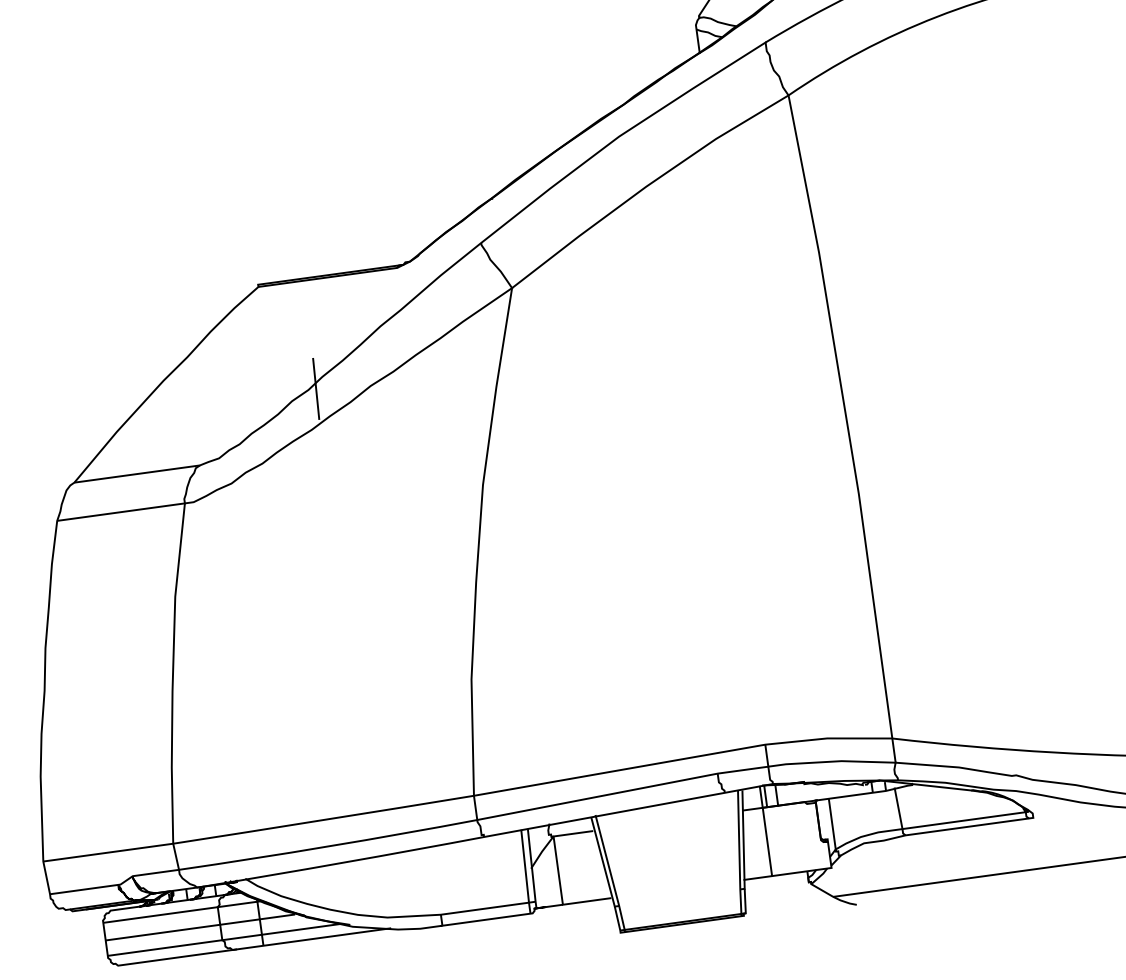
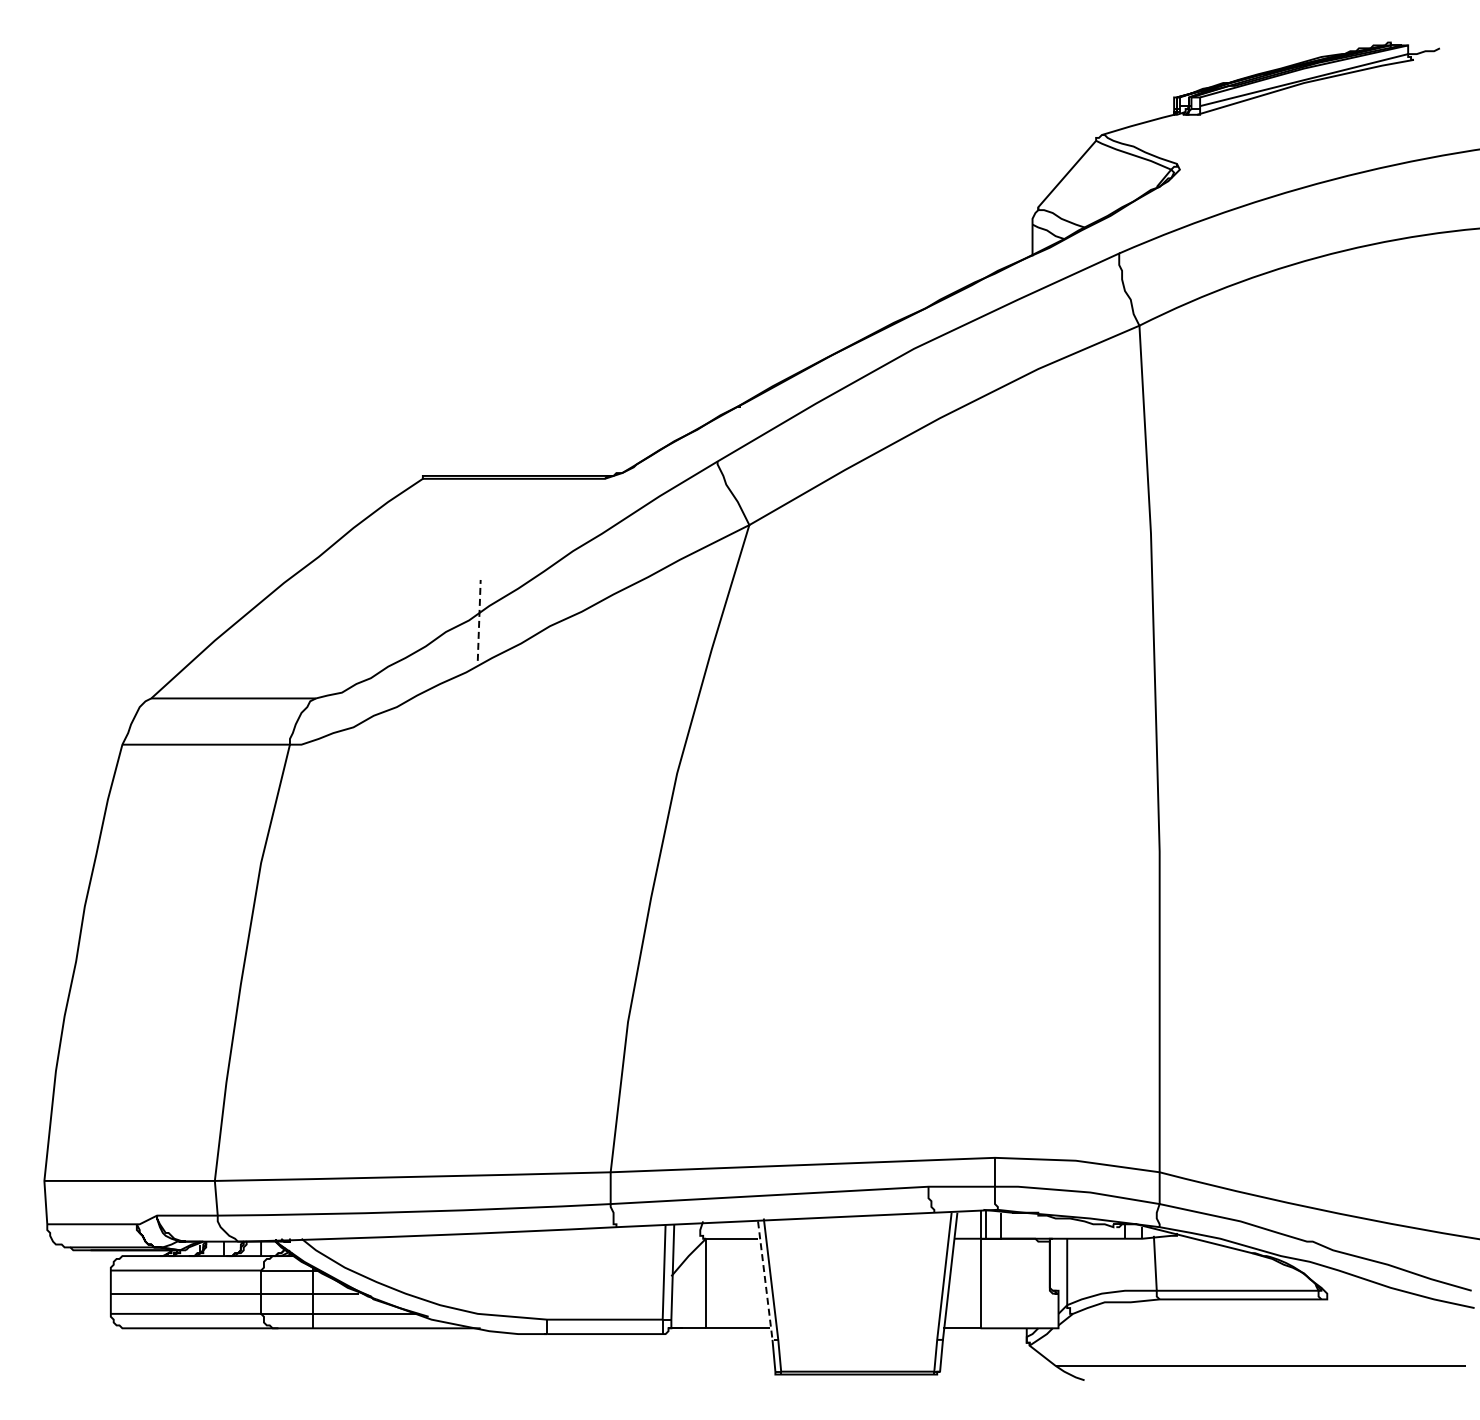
line: (316, 388) -> (479, 619), solid -> dashed
line: (603, 865) -> (765, 1284), solid -> dashed

